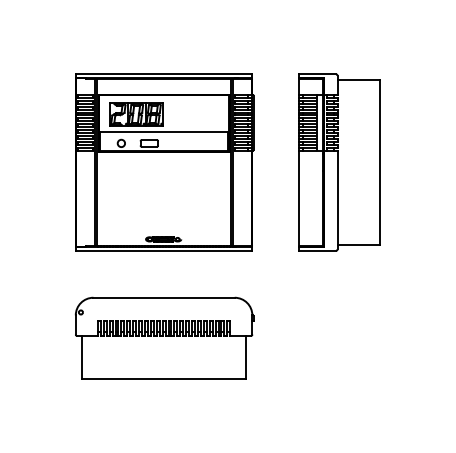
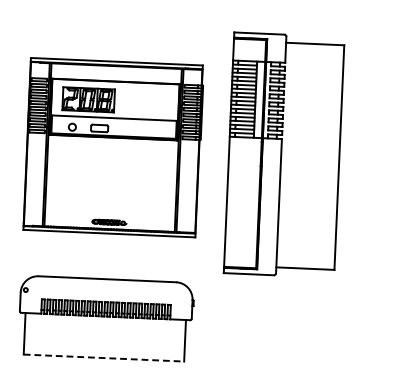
part: (339, 162) -> (283, 155), size x1.4
line: (164, 378) -> (104, 357), solid -> dashed

